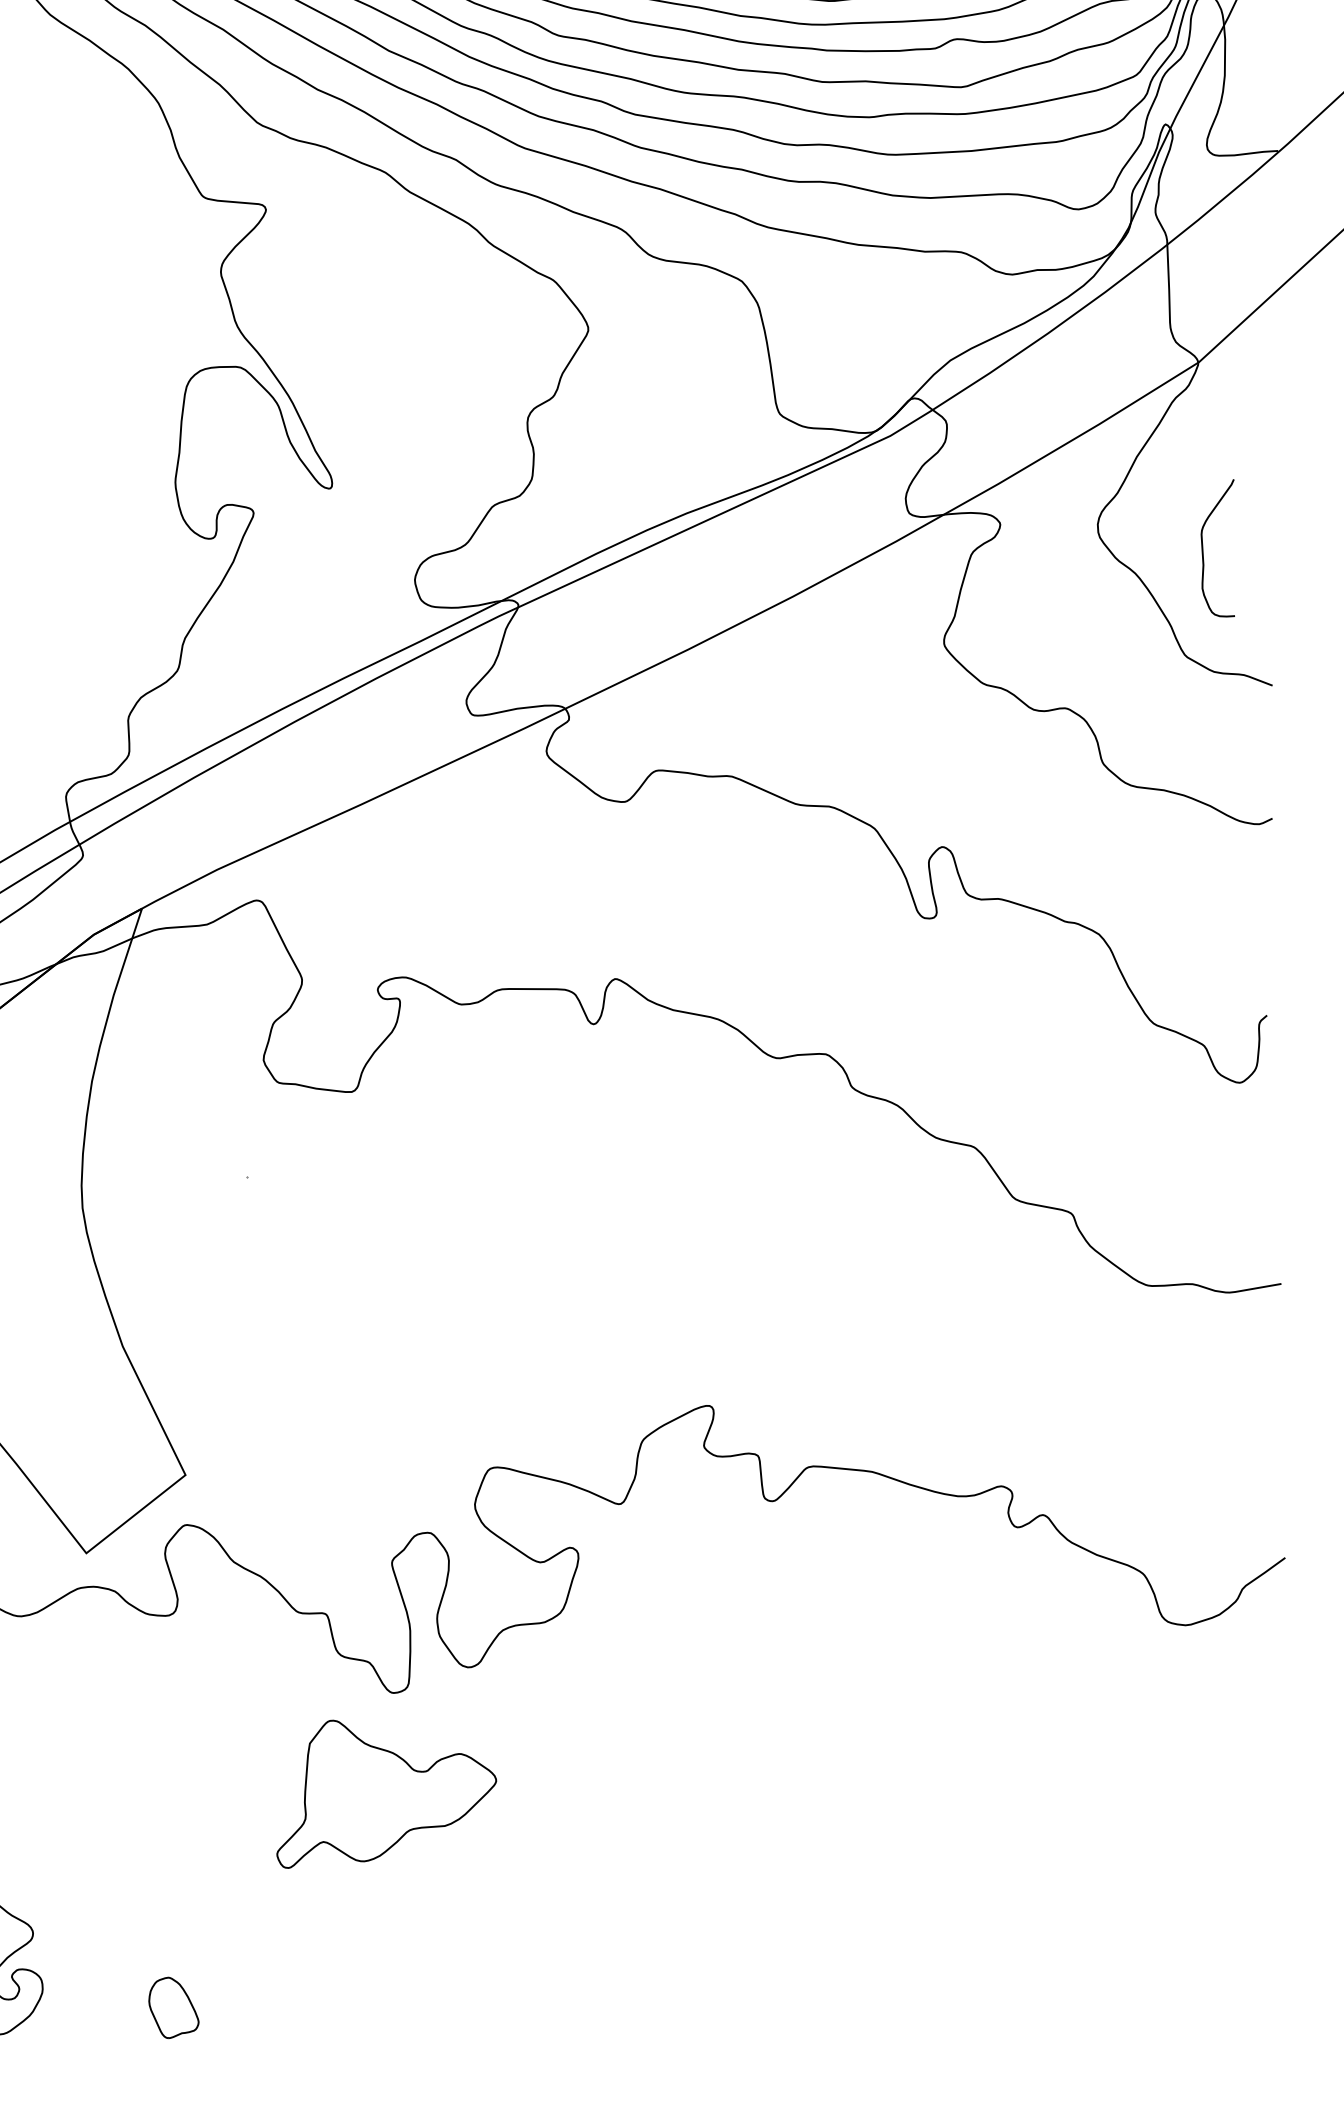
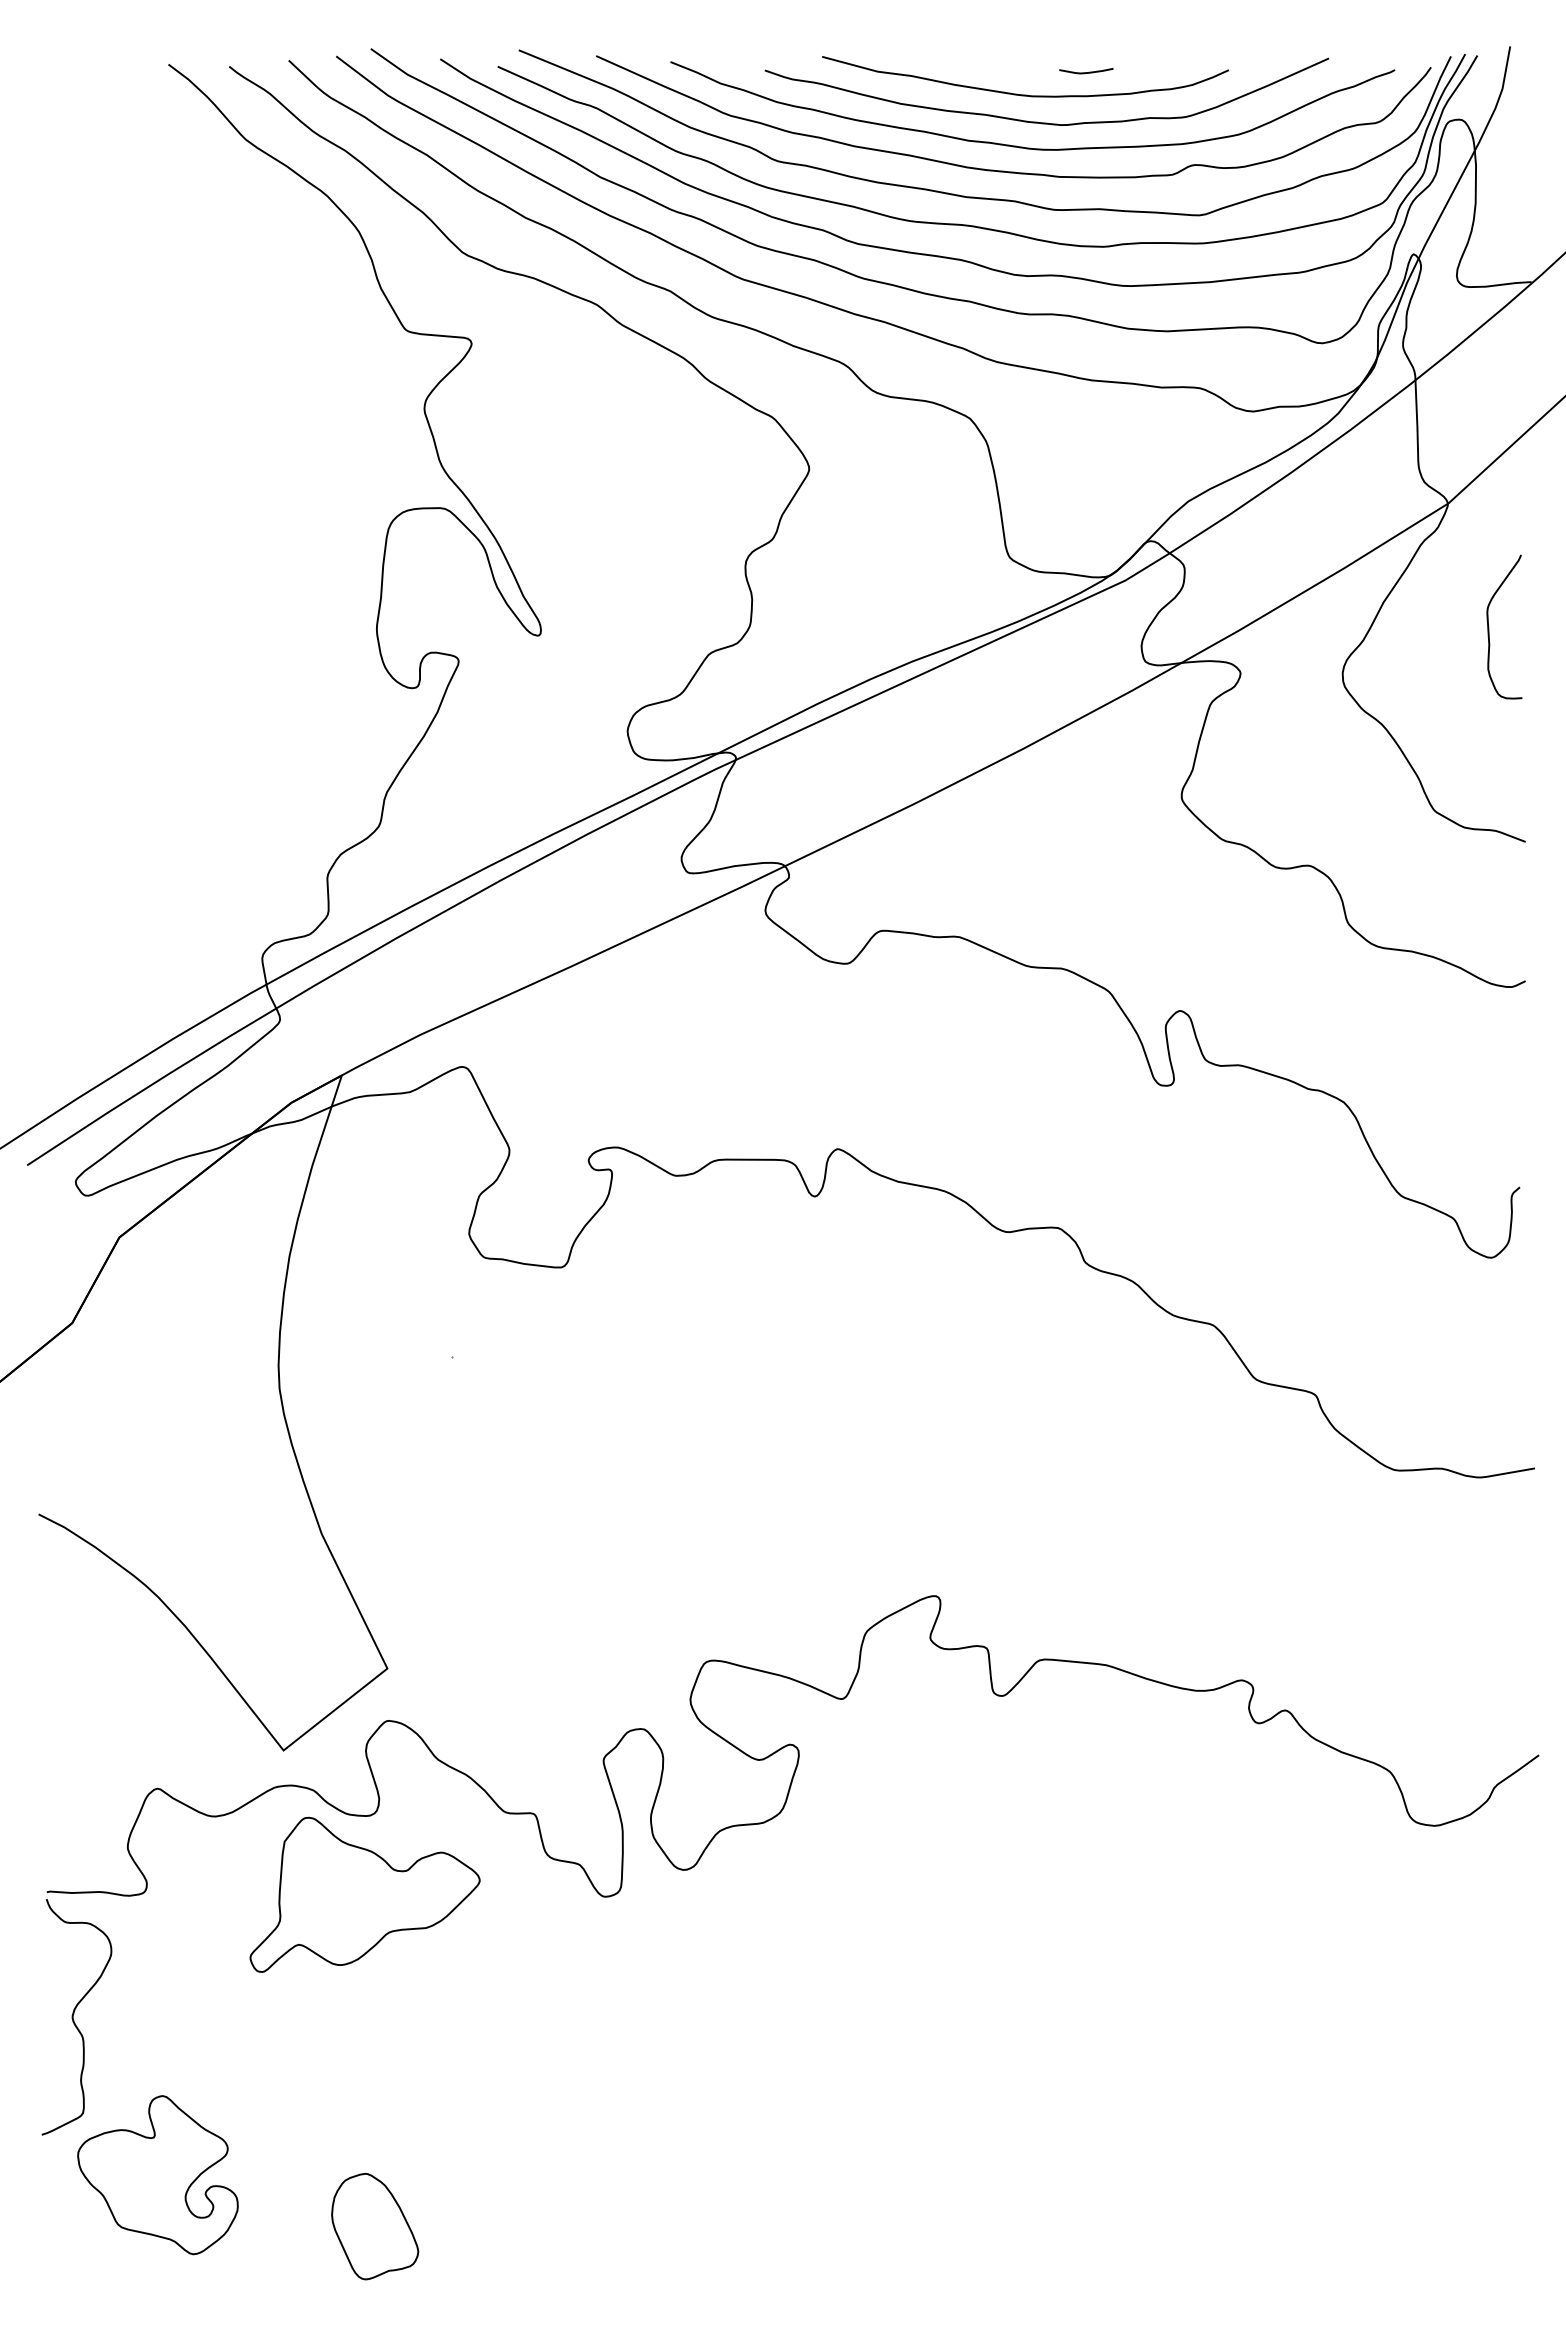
curve: (1203, 547) -> (1489, 626), moved
part: (386, 1793) -> (364, 1894), moved
part: (174, 2007) -> (375, 2226), size x1.67

